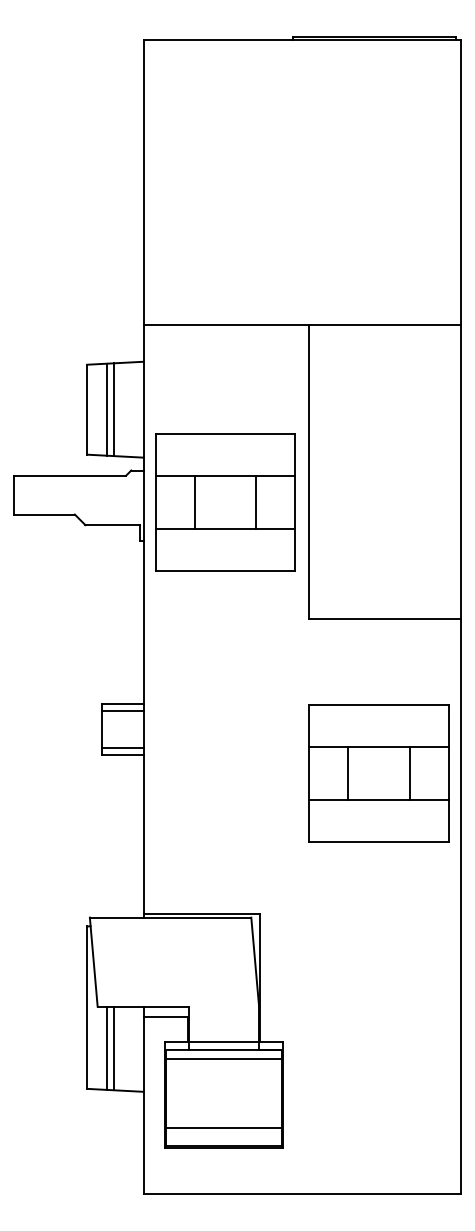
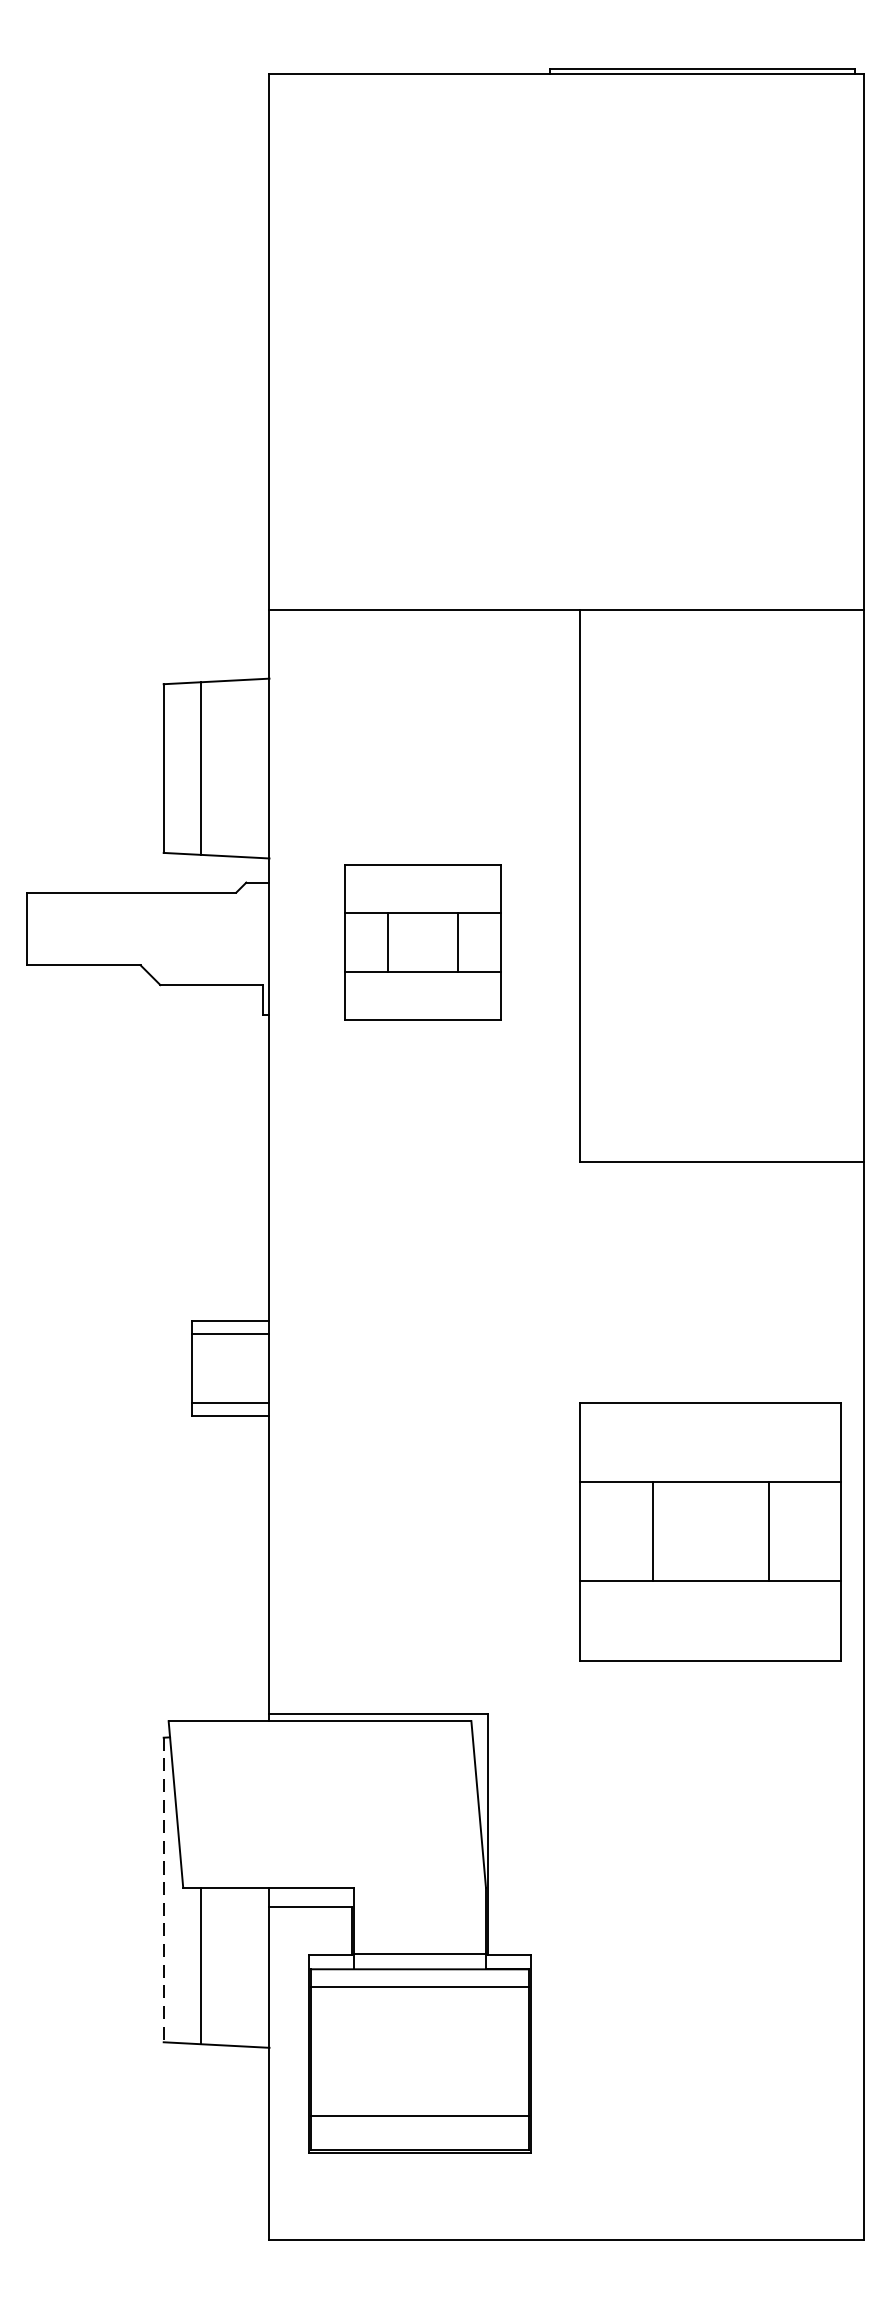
line: (114, 409) -> (214, 768), removed
part: (225, 502) -> (422, 942), size x0.6
part: (378, 773) -> (709, 1531), moved
line: (87, 1008) -> (164, 1891), solid -> dashed
line: (114, 1048) -> (214, 1966), removed

